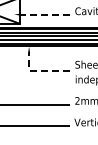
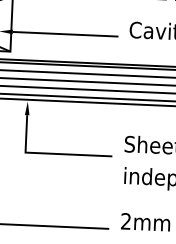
line: (45, 14) -> (65, 33), dashed -> solid
line: (39, 70) -> (47, 152), dashed -> solid

